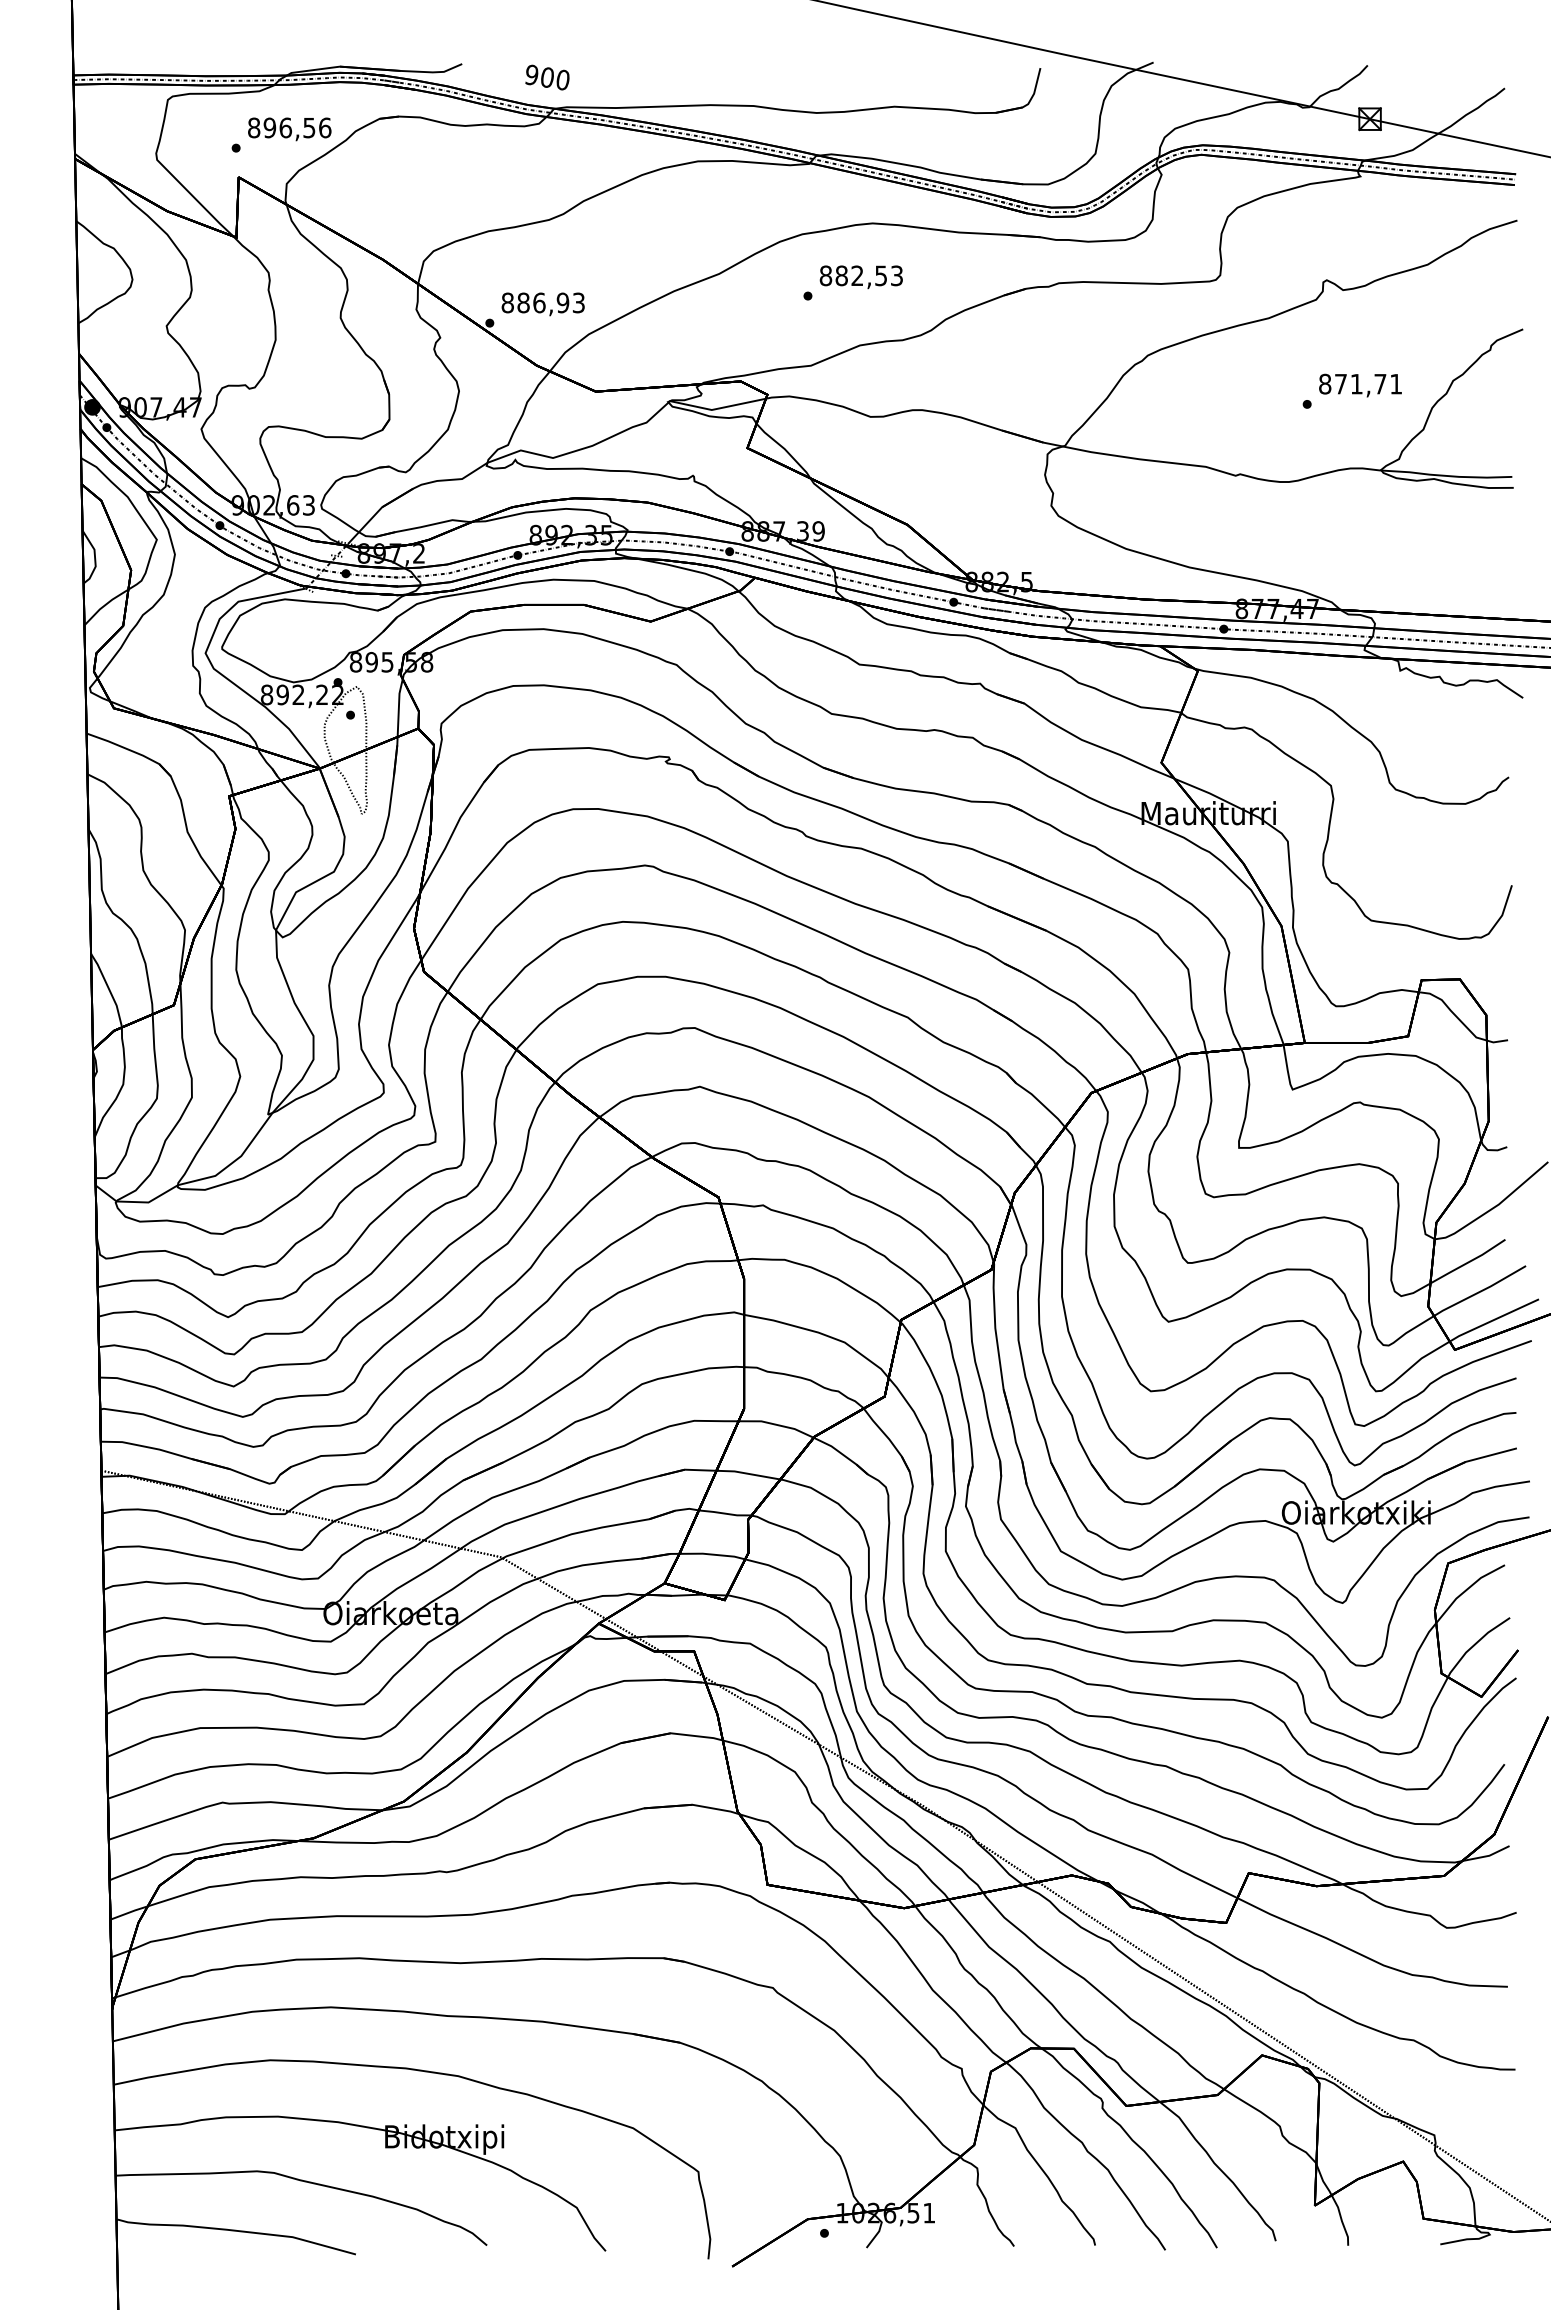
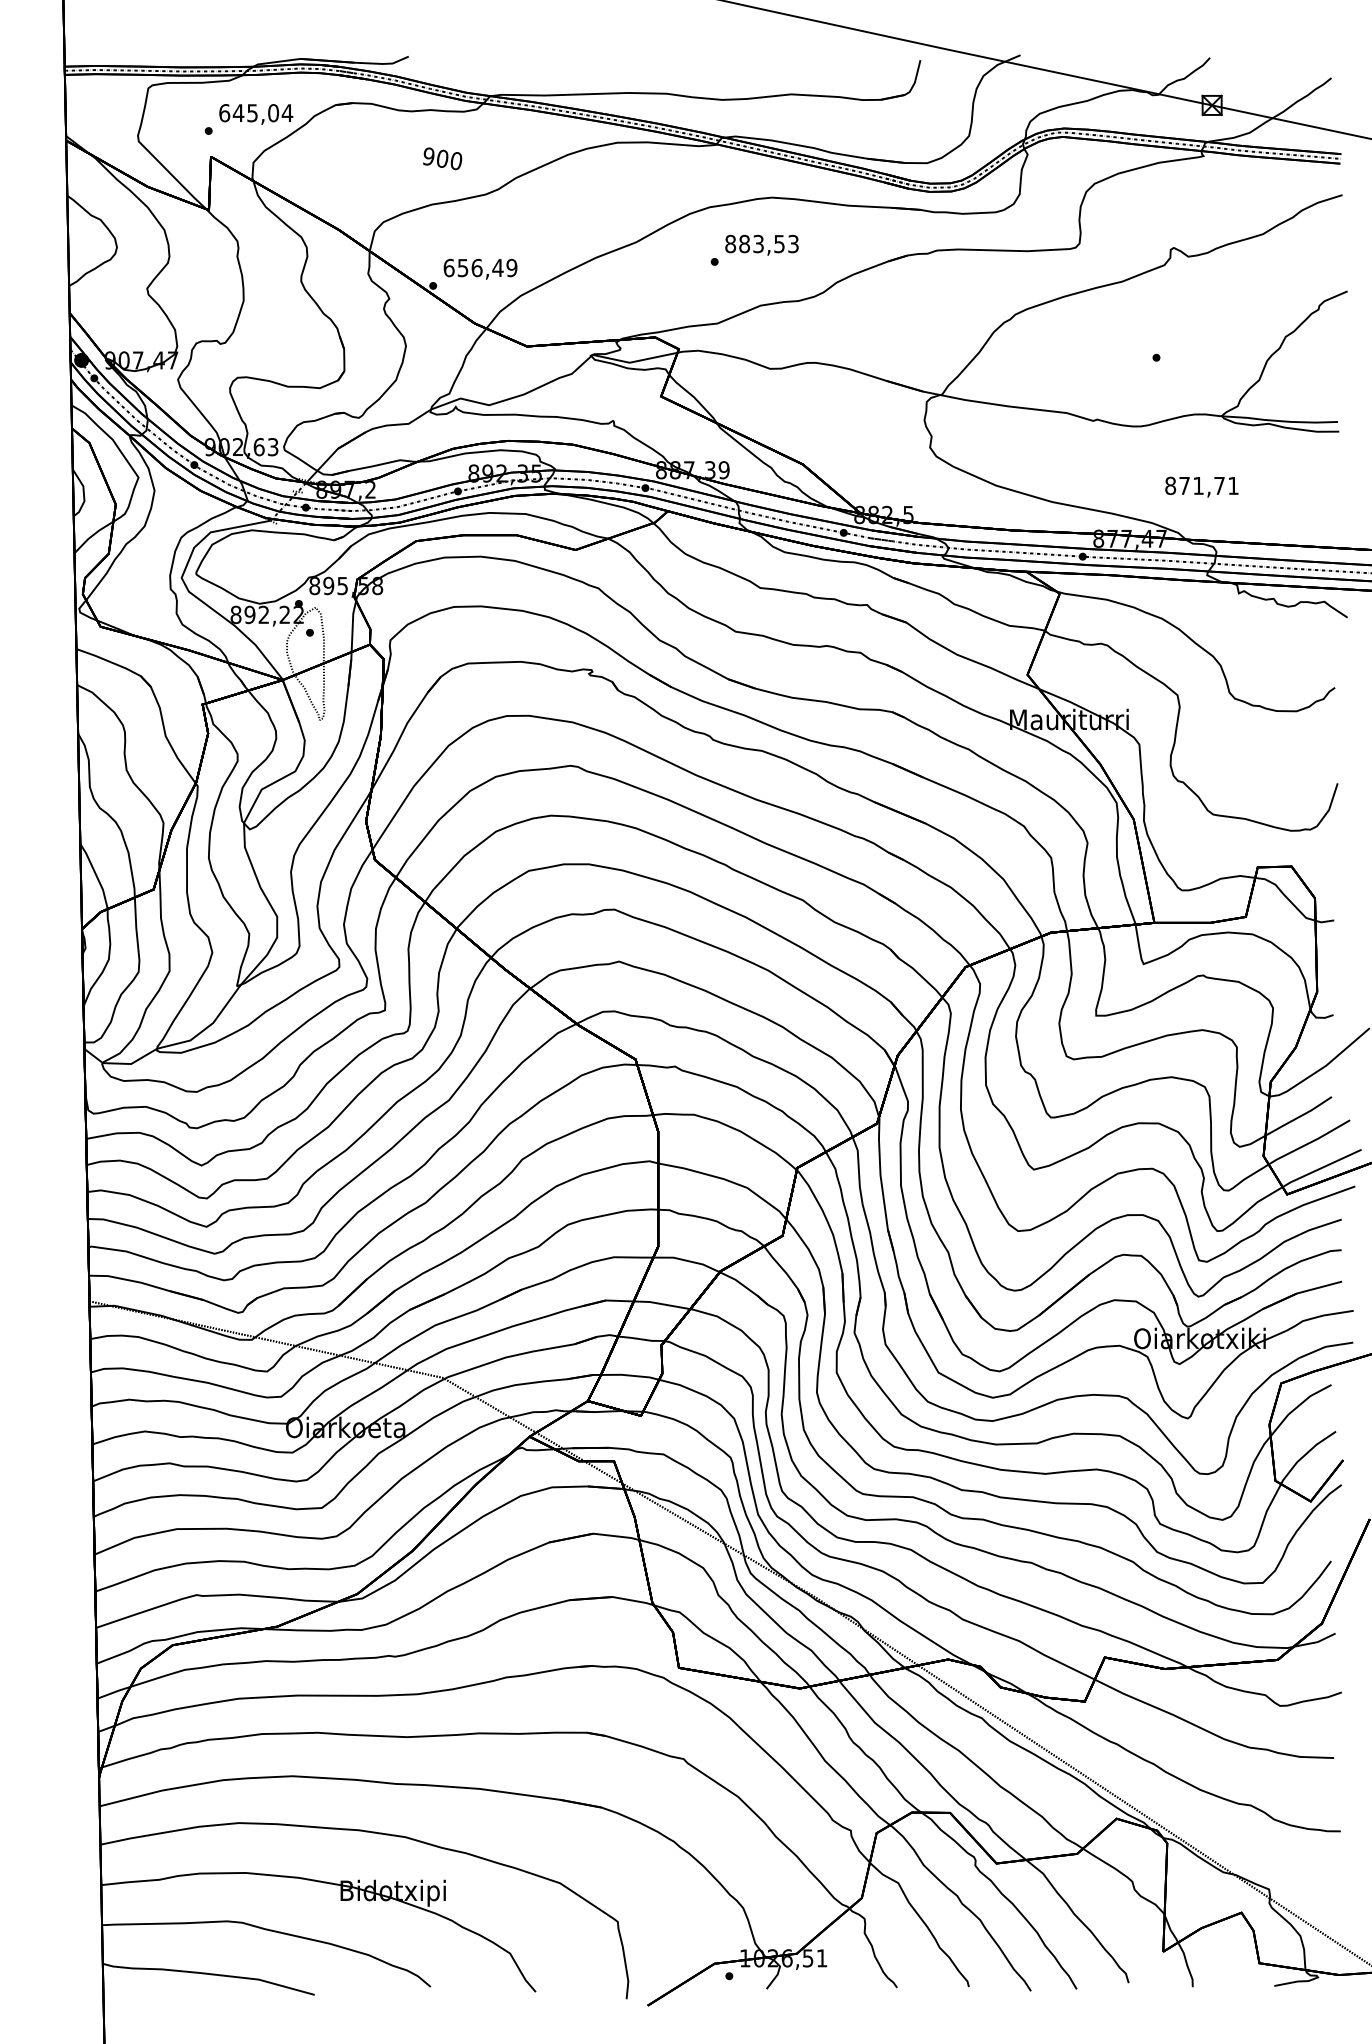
text: (547, 77) -> (442, 158), moved
text: (289, 127) -> (255, 112), 896,56 -> 645,04
text: (857, 276) -> (758, 244), 882,53 -> 883,53
text: (542, 302) -> (479, 267), 886,93 -> 656,49
text: (1360, 385) -> (1201, 487), moved

